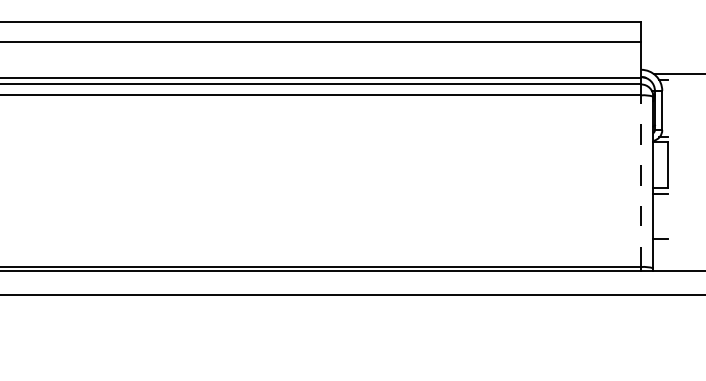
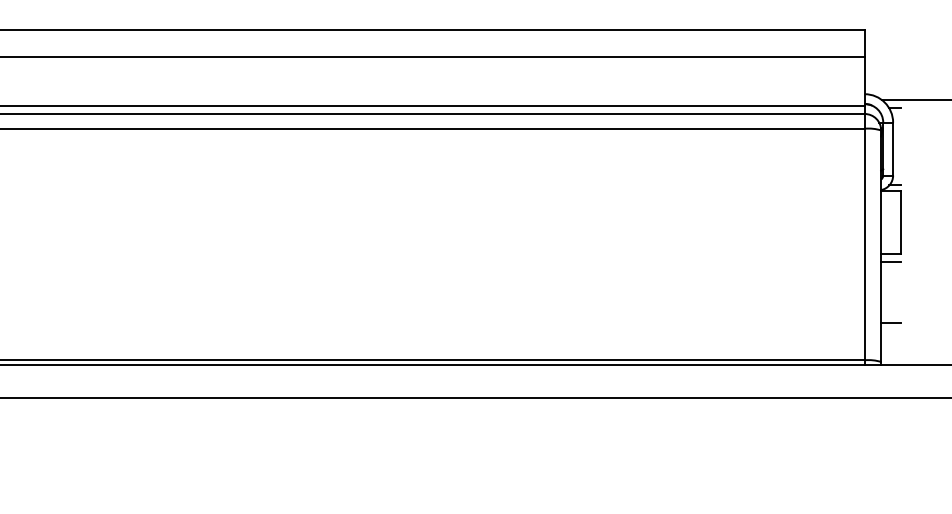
line: (641, 181) -> (865, 244), dashed -> solid

